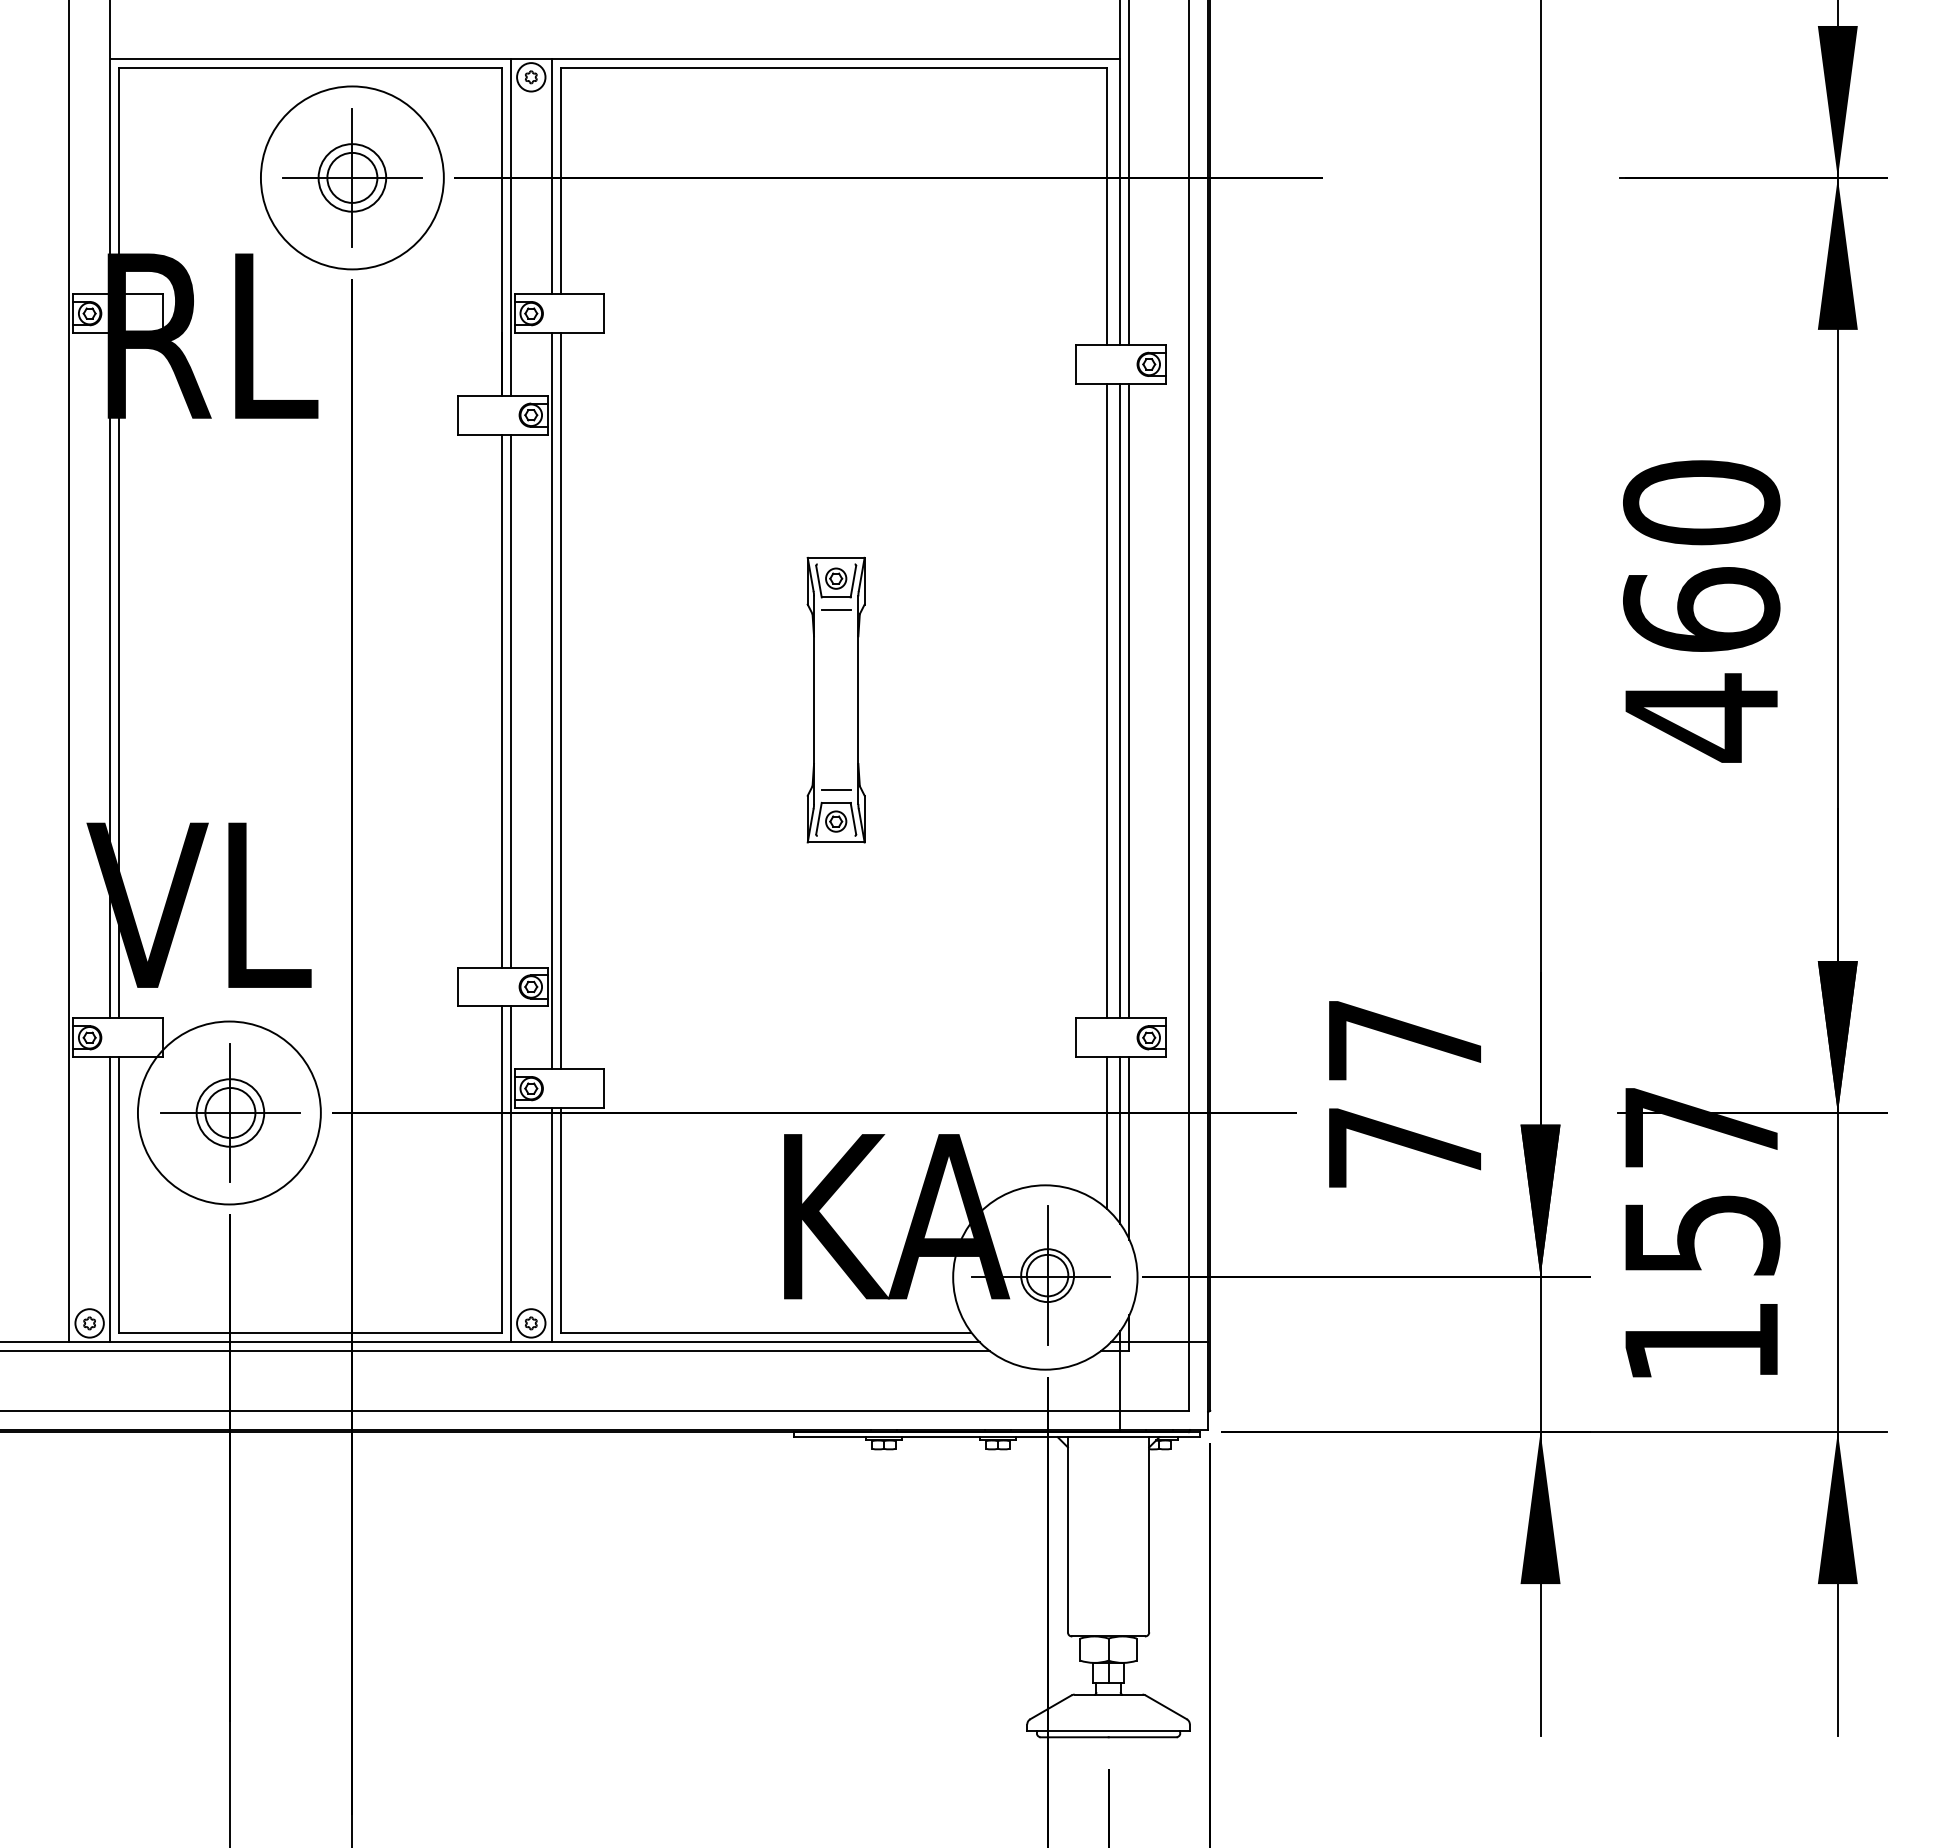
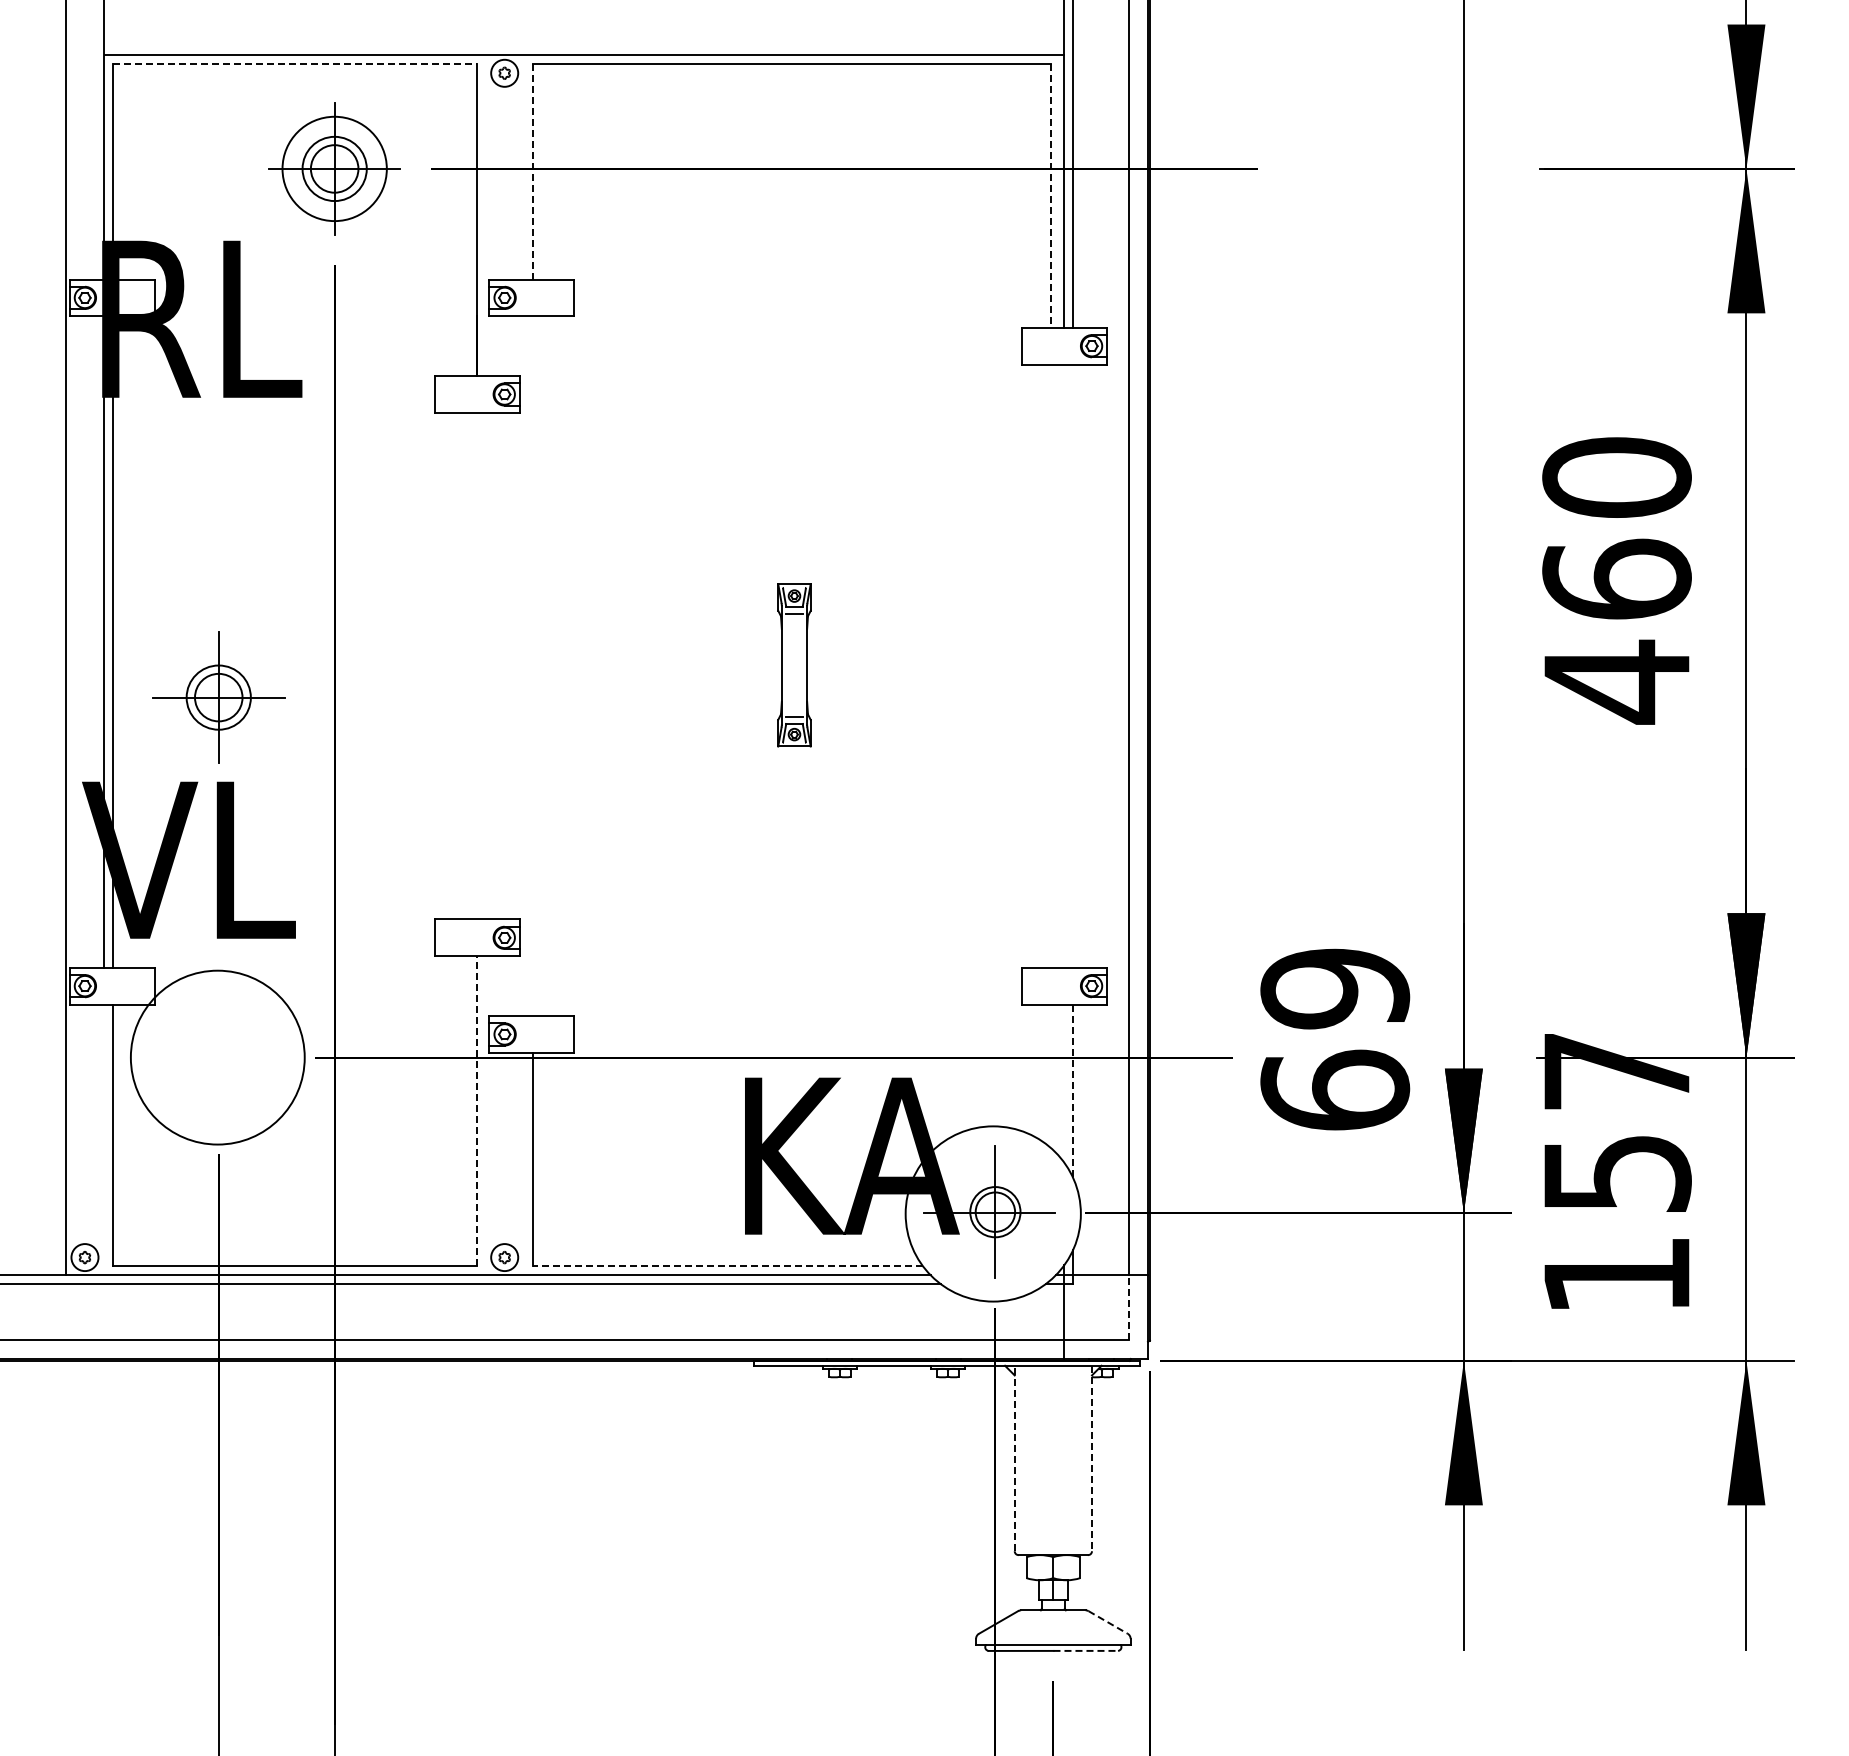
line: (310, 68) -> (294, 64), solid -> dashed
line: (552, 176) -> (524, 167), removed
circle: (352, 177) -> (334, 168), size x0.6
line: (560, 180) -> (532, 171), solid -> dashed
line: (1106, 206) -> (1051, 196), solid -> dashed
line: (511, 226) -> (485, 215), removed
line: (501, 700) -> (476, 665), removed
line: (511, 700) -> (485, 665), removed
part: (836, 700) -> (794, 665), size x0.6
line: (1106, 700) -> (1051, 665), removed
line: (1120, 700) -> (1064, 665), removed
line: (1129, 700) -> (1073, 665), removed
line: (552, 701) -> (524, 666), removed
line: (560, 701) -> (532, 666), removed
text: (1405, 1093) -> (1335, 1039), 77 -> 69
part: (230, 1112) -> (218, 697), moved
line: (1106, 1132) -> (1051, 1076), removed
line: (1120, 1140) -> (1064, 1083), removed
line: (1129, 1148) -> (1073, 1091), solid -> dashed
line: (501, 1168) -> (476, 1110), solid -> dashed
line: (511, 1173) -> (485, 1115), removed
line: (110, 1199) -> (104, 1139), removed
line: (552, 1224) -> (524, 1163), removed
line: (765, 1332) -> (727, 1266), solid -> dashed
line: (1188, 1375) -> (1129, 1307), solid -> dashed
line: (1067, 1534) -> (1014, 1458), solid -> dashed
line: (1149, 1534) -> (1092, 1458), solid -> dashed
line: (1166, 1707) -> (1108, 1622), solid -> dashed
line: (1143, 1736) -> (1086, 1650), solid -> dashed

